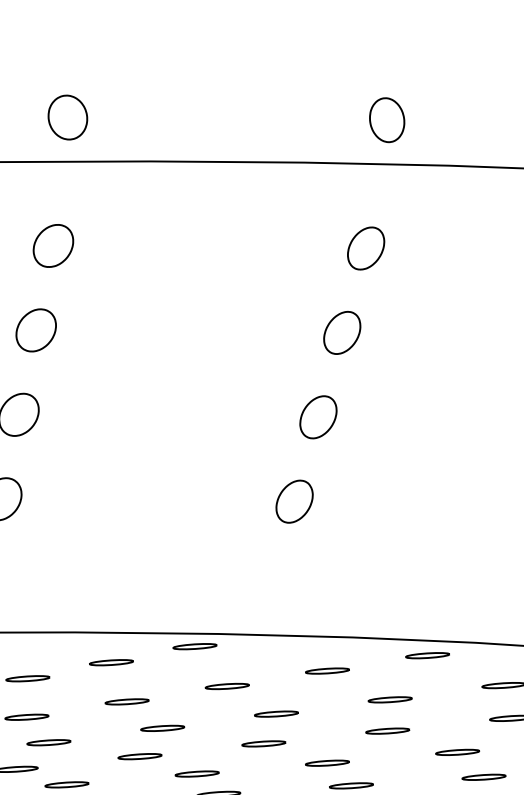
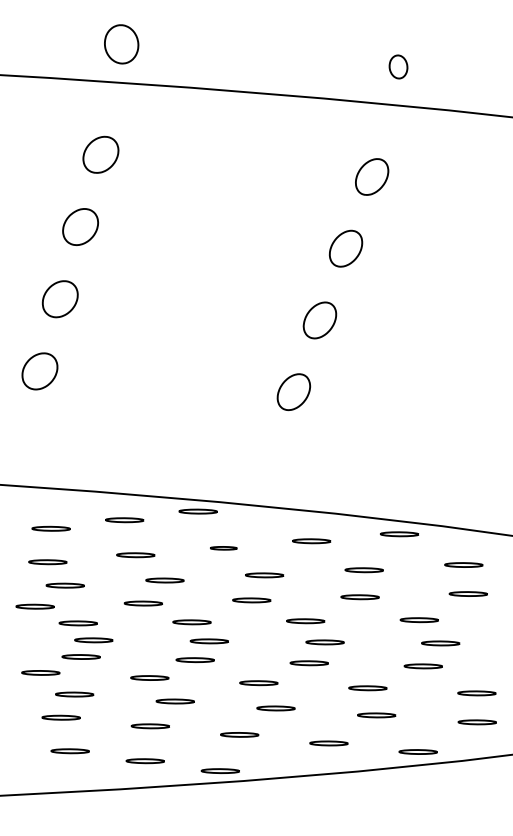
part: (387, 119) -> (398, 66), size x0.6
part: (227, 686) -> (223, 548), size x0.7

